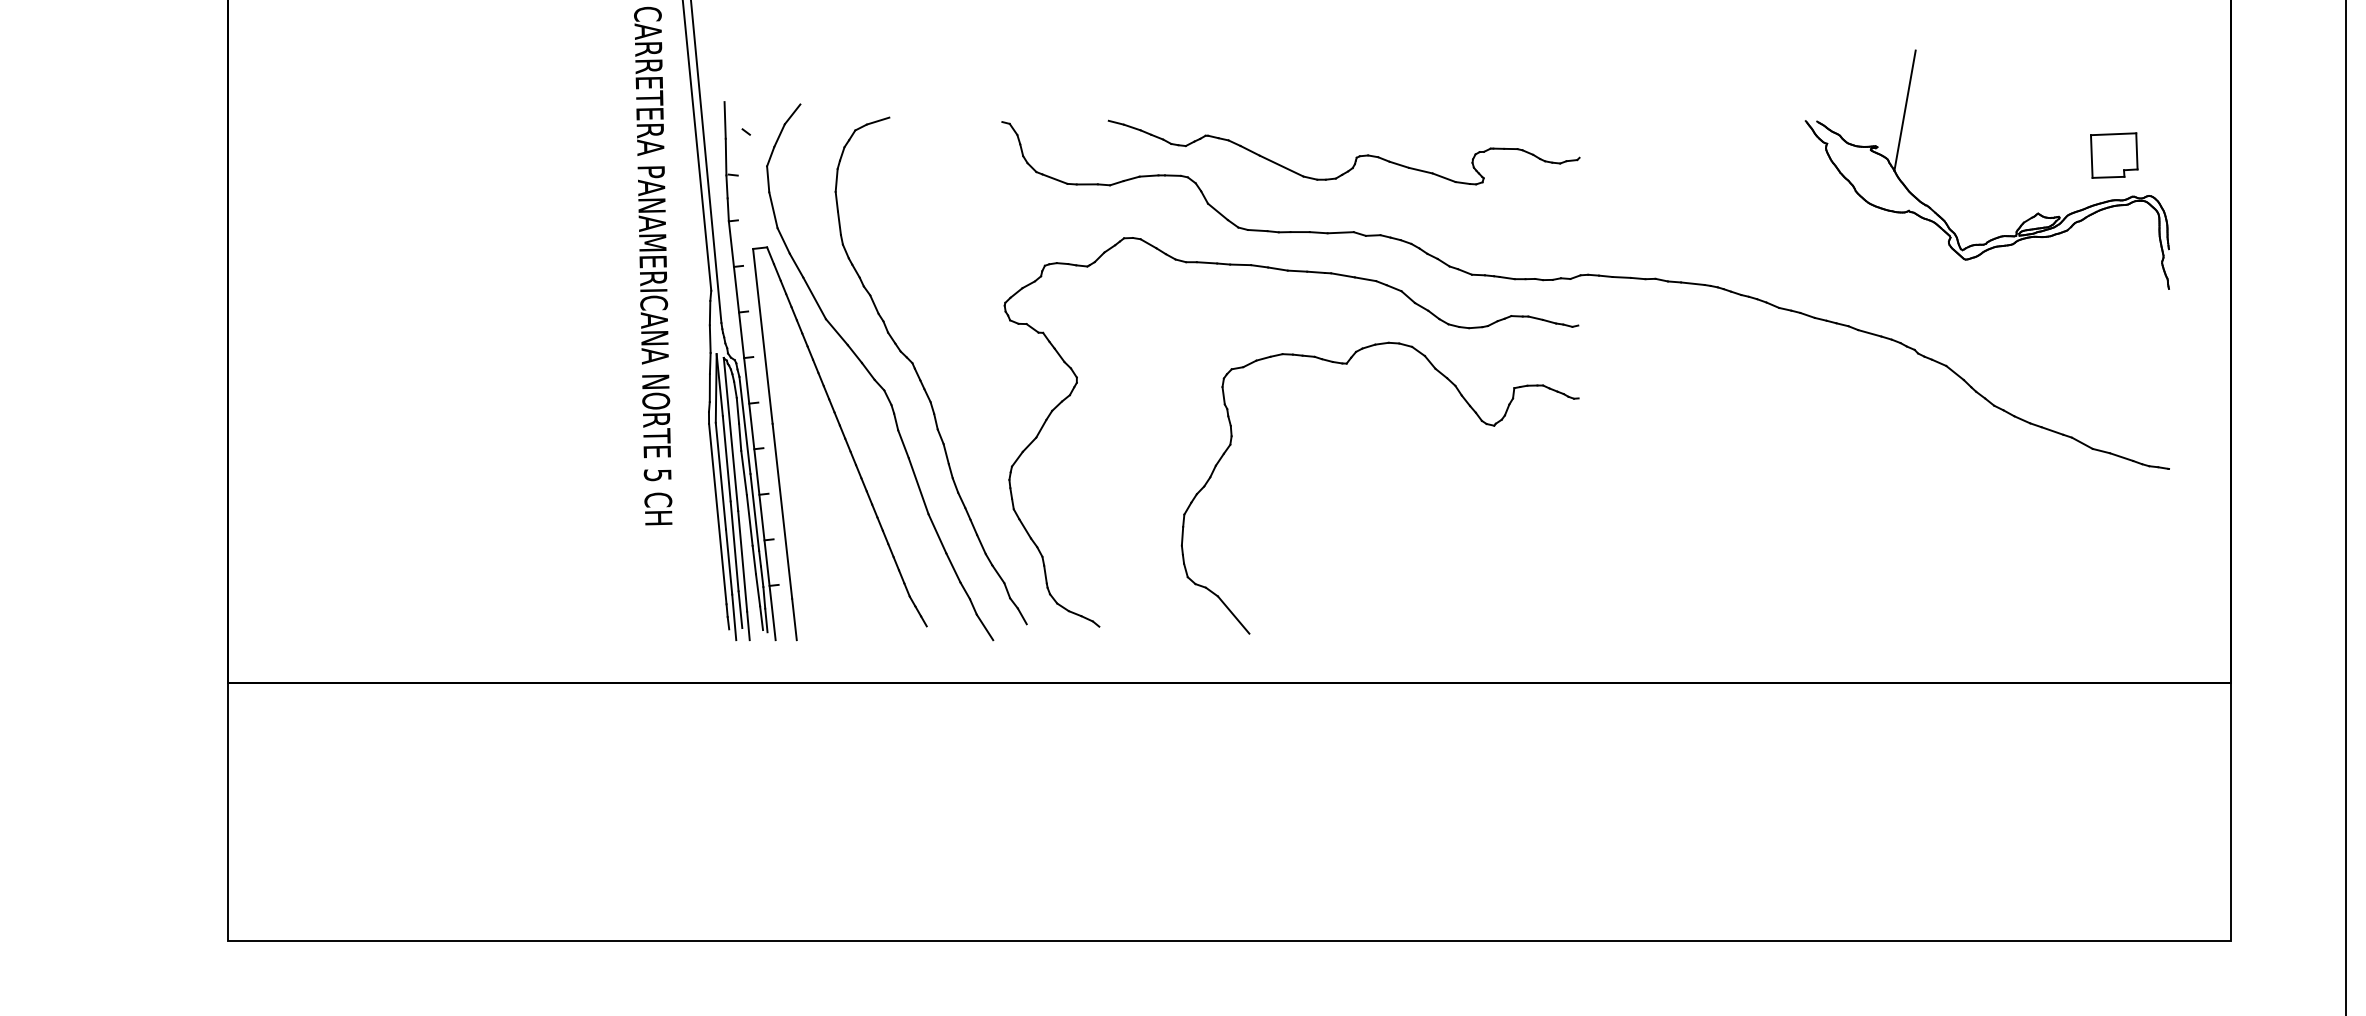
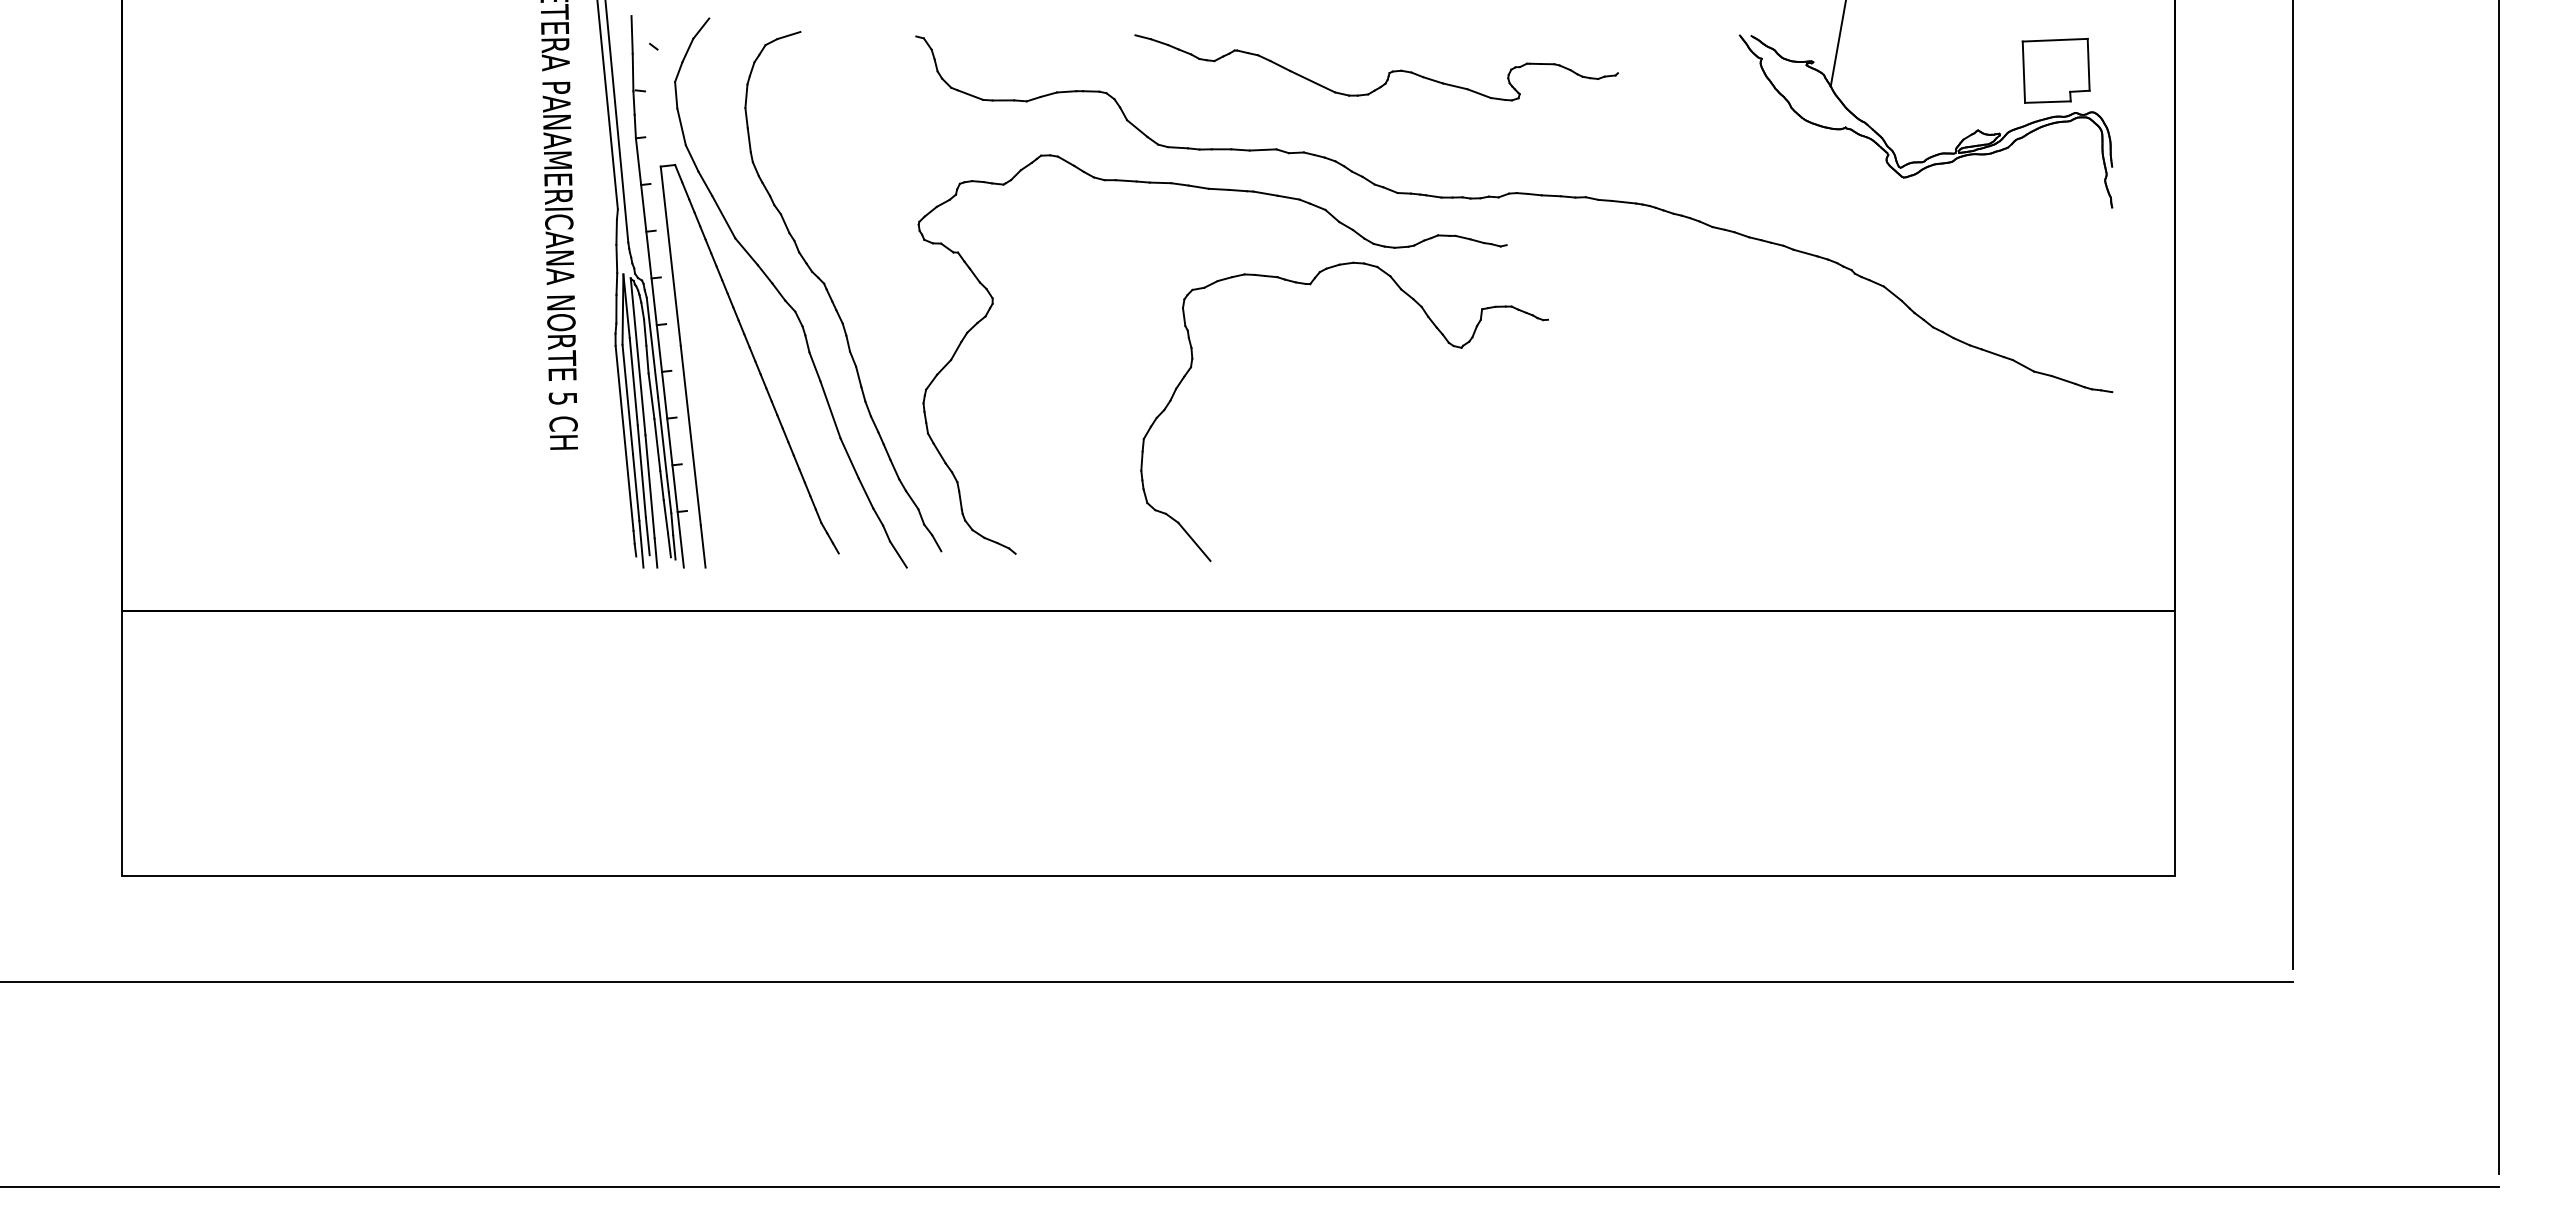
part: (2113, 155) -> (2055, 70), size x1.4
part: (1355, 157) -> (1388, 72), moved
part: (1480, 421) -> (1447, 343), moved

